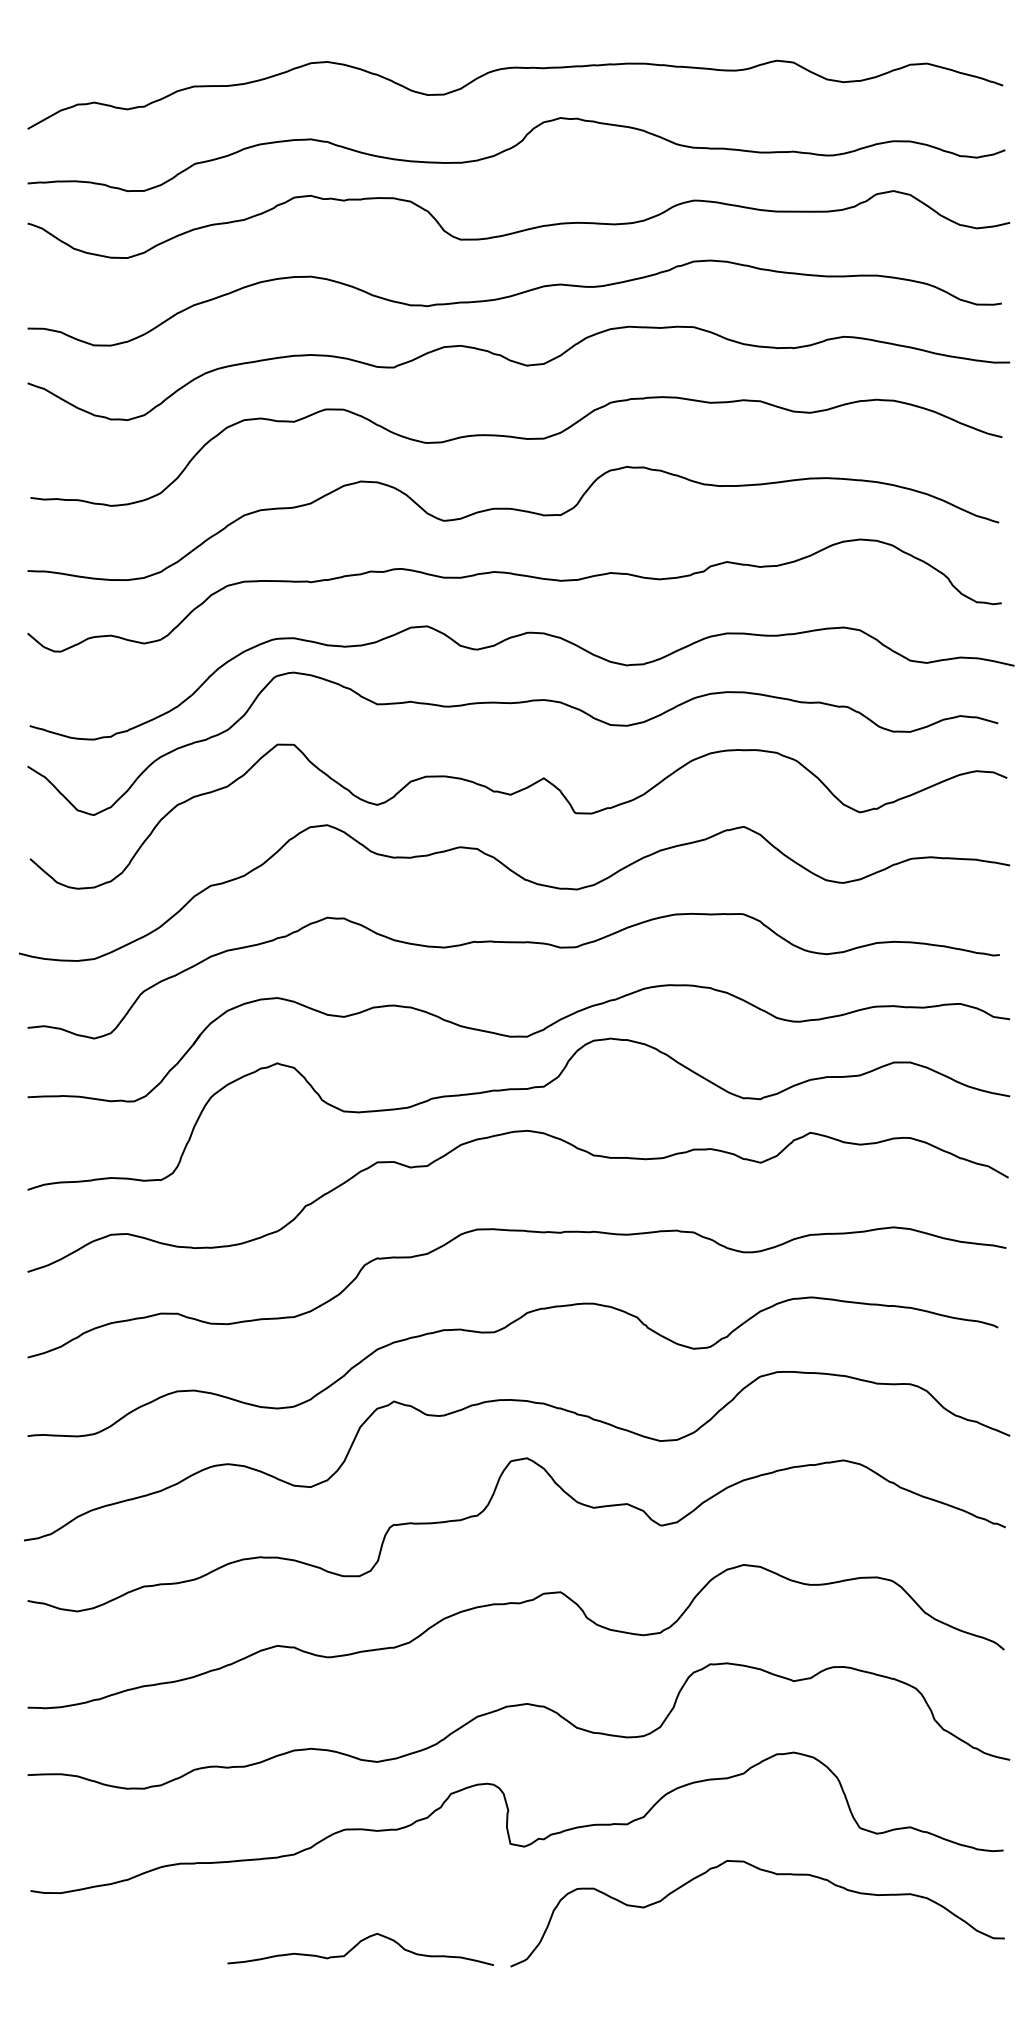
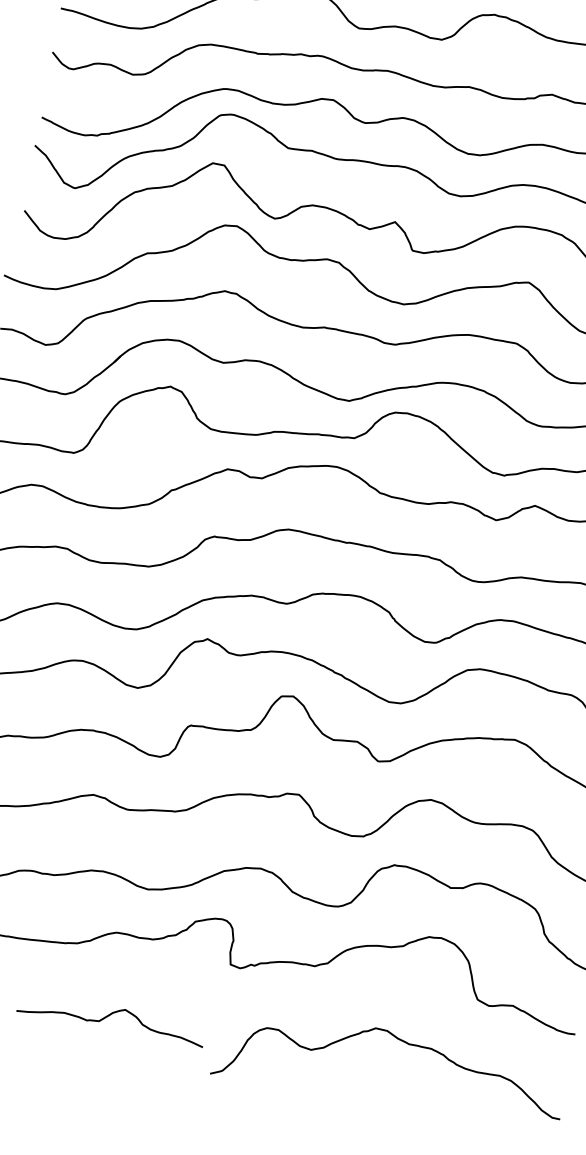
curve: (767, 1872) -> (402, 1041), moved

